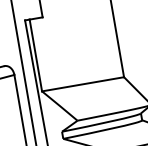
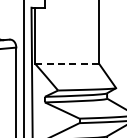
line: (83, 83) -> (67, 63), solid -> dashed

